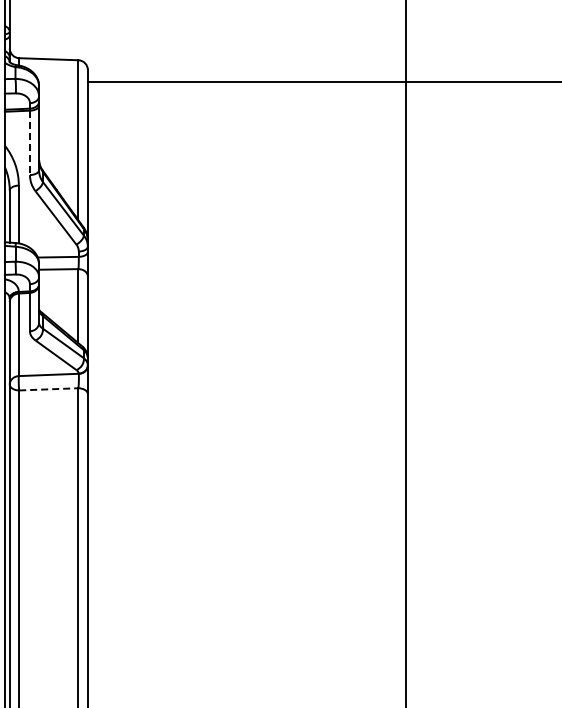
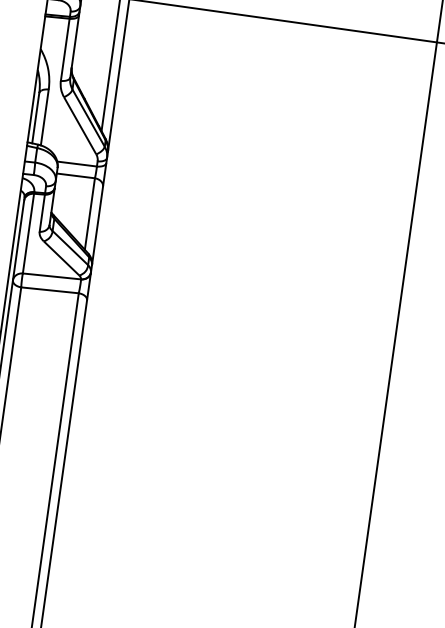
line: (29, 143) -> (64, 50), dashed -> solid
line: (48, 389) -> (49, 290), dashed -> solid

